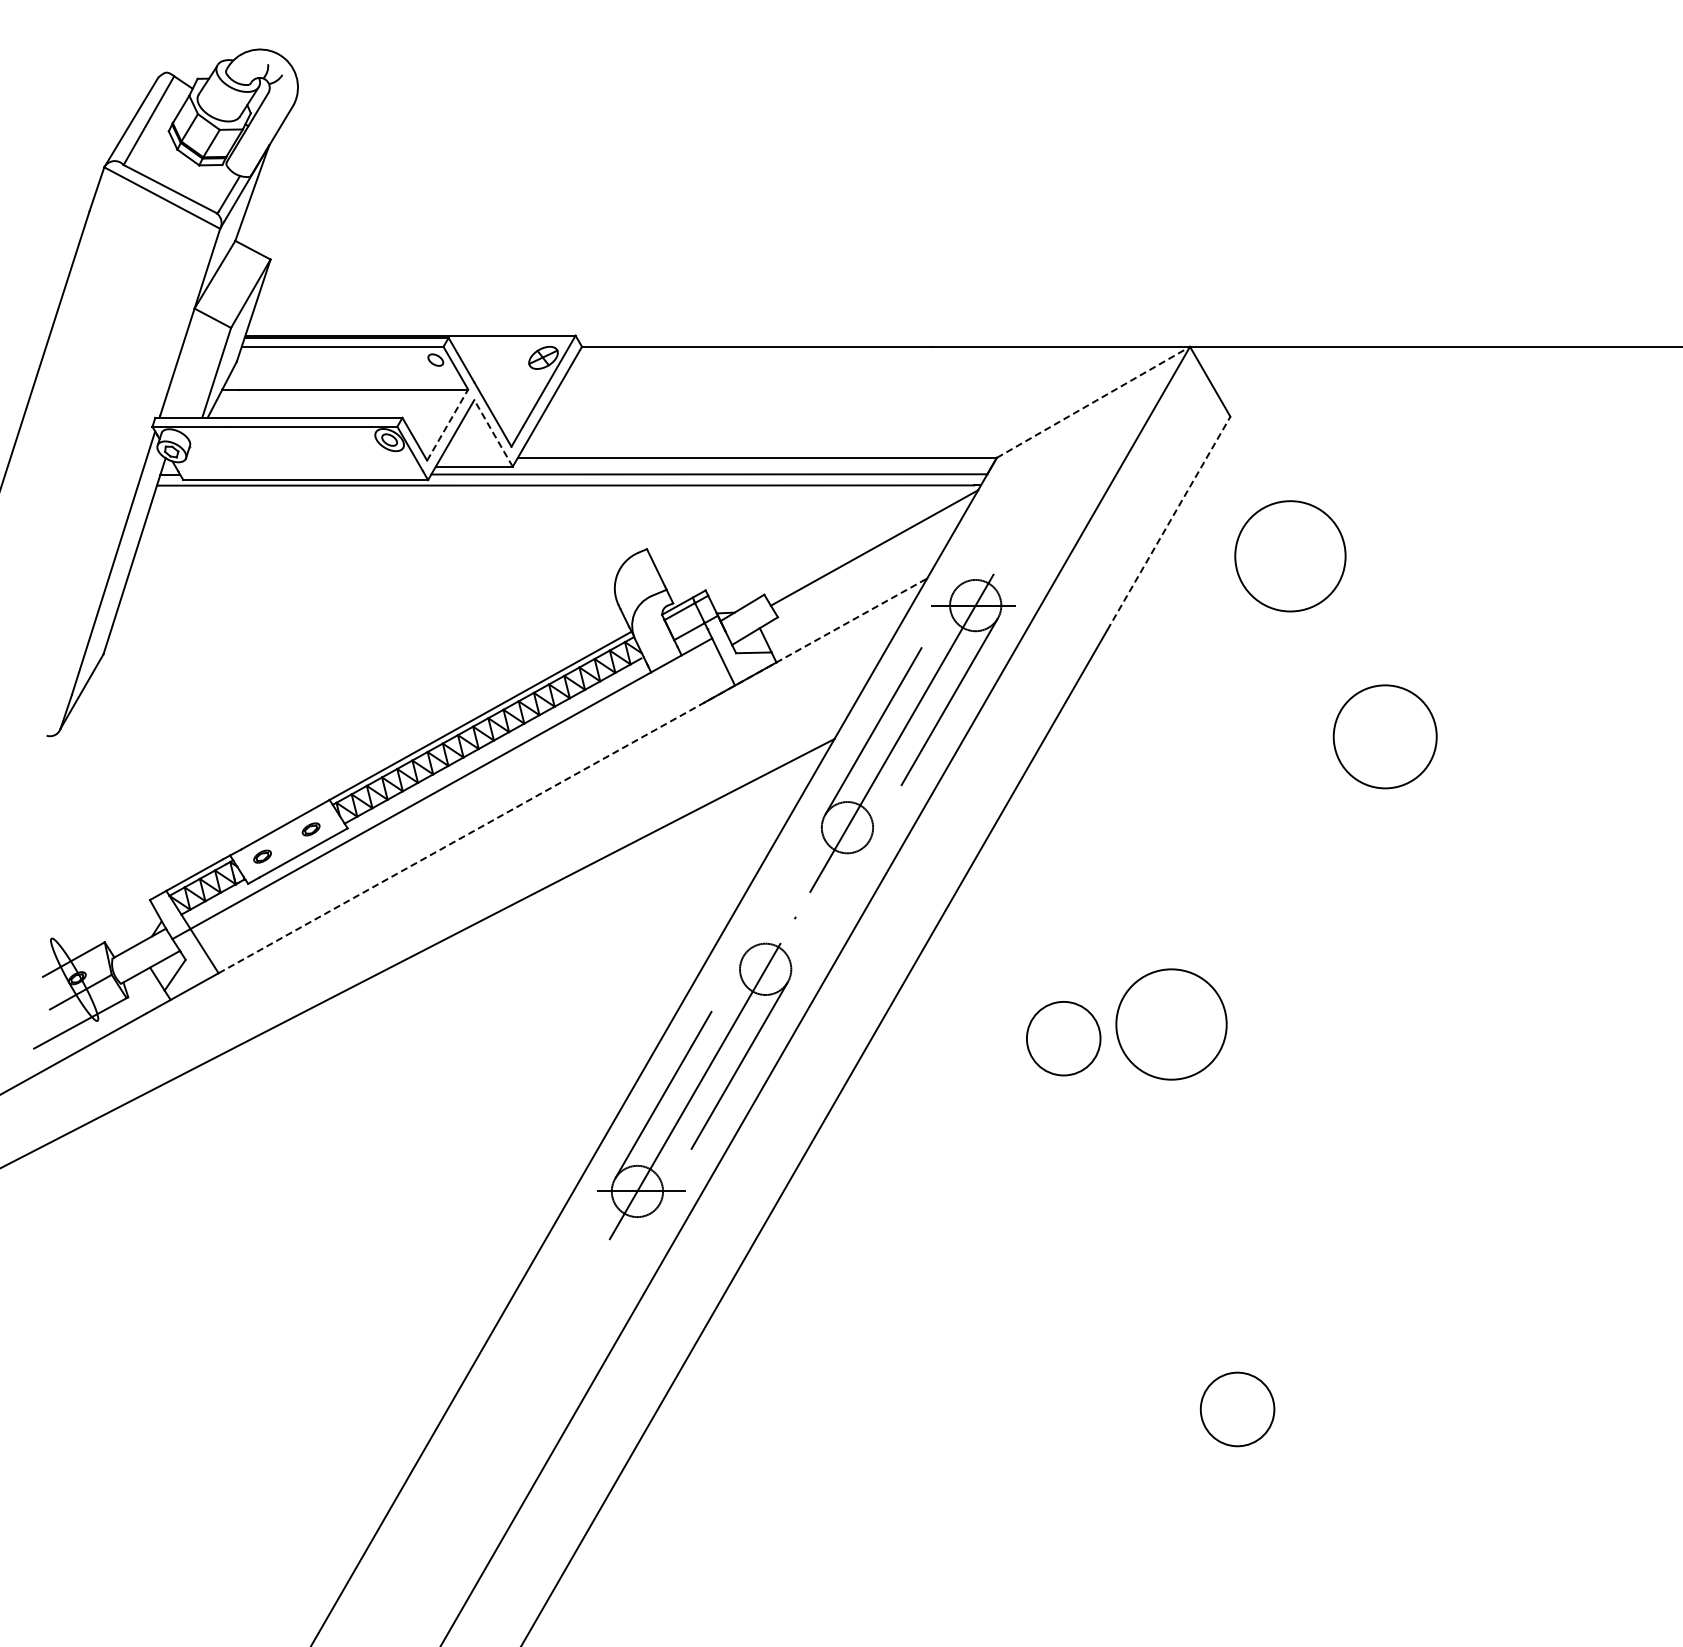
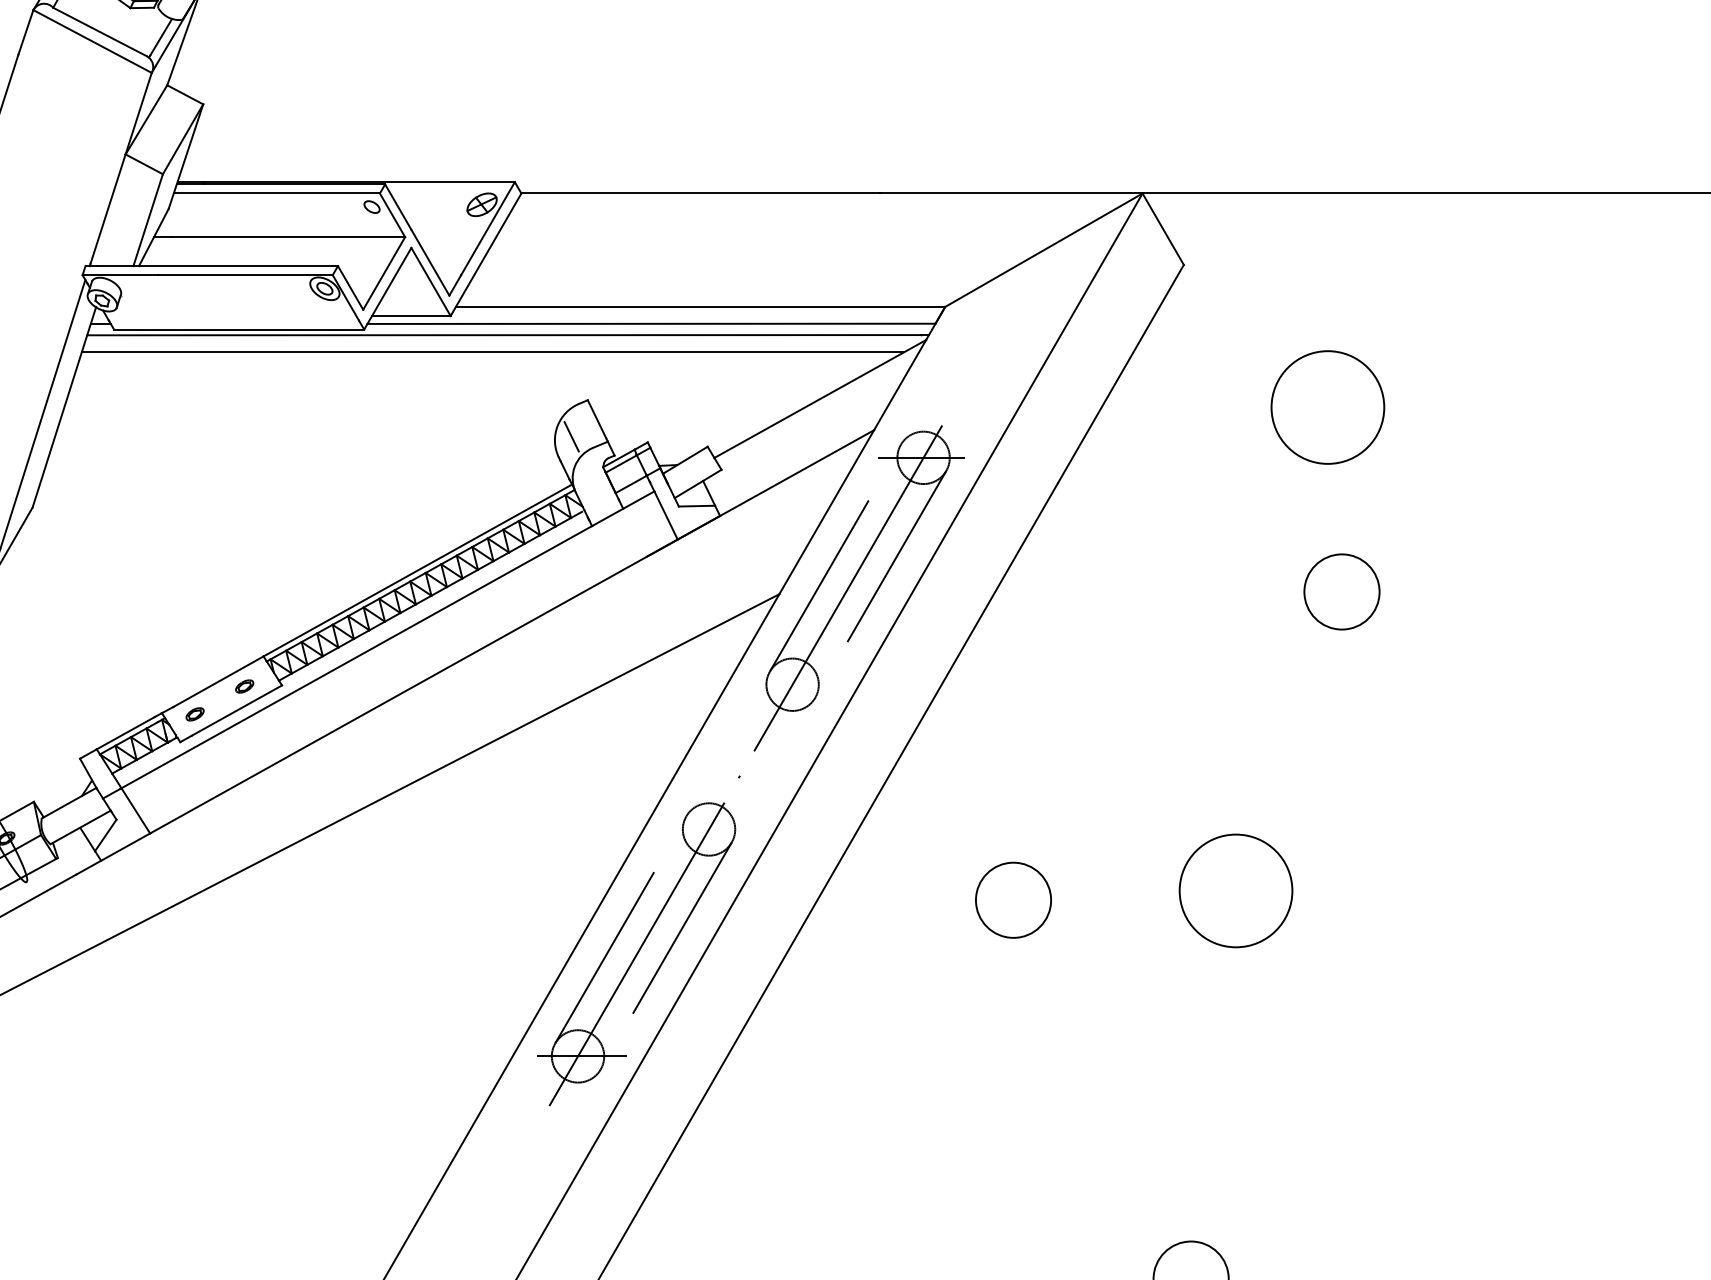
line: (1093, 402) -> (1043, 250), dashed -> solid
line: (447, 424) -> (384, 272), dashed -> solid
line: (493, 433) -> (430, 282), dashed -> solid
line: (553, 502) -> (492, 352), added
line: (1169, 523) -> (1121, 373), dashed -> solid
circle: (1290, 556) -> (1327, 407), moved
line: (631, 584) -> (571, 436), added
circle: (1385, 736) -> (1342, 591), size x0.71
line: (572, 775) -> (511, 631), dashed -> solid
circle: (1171, 1024) -> (1236, 890), moved

